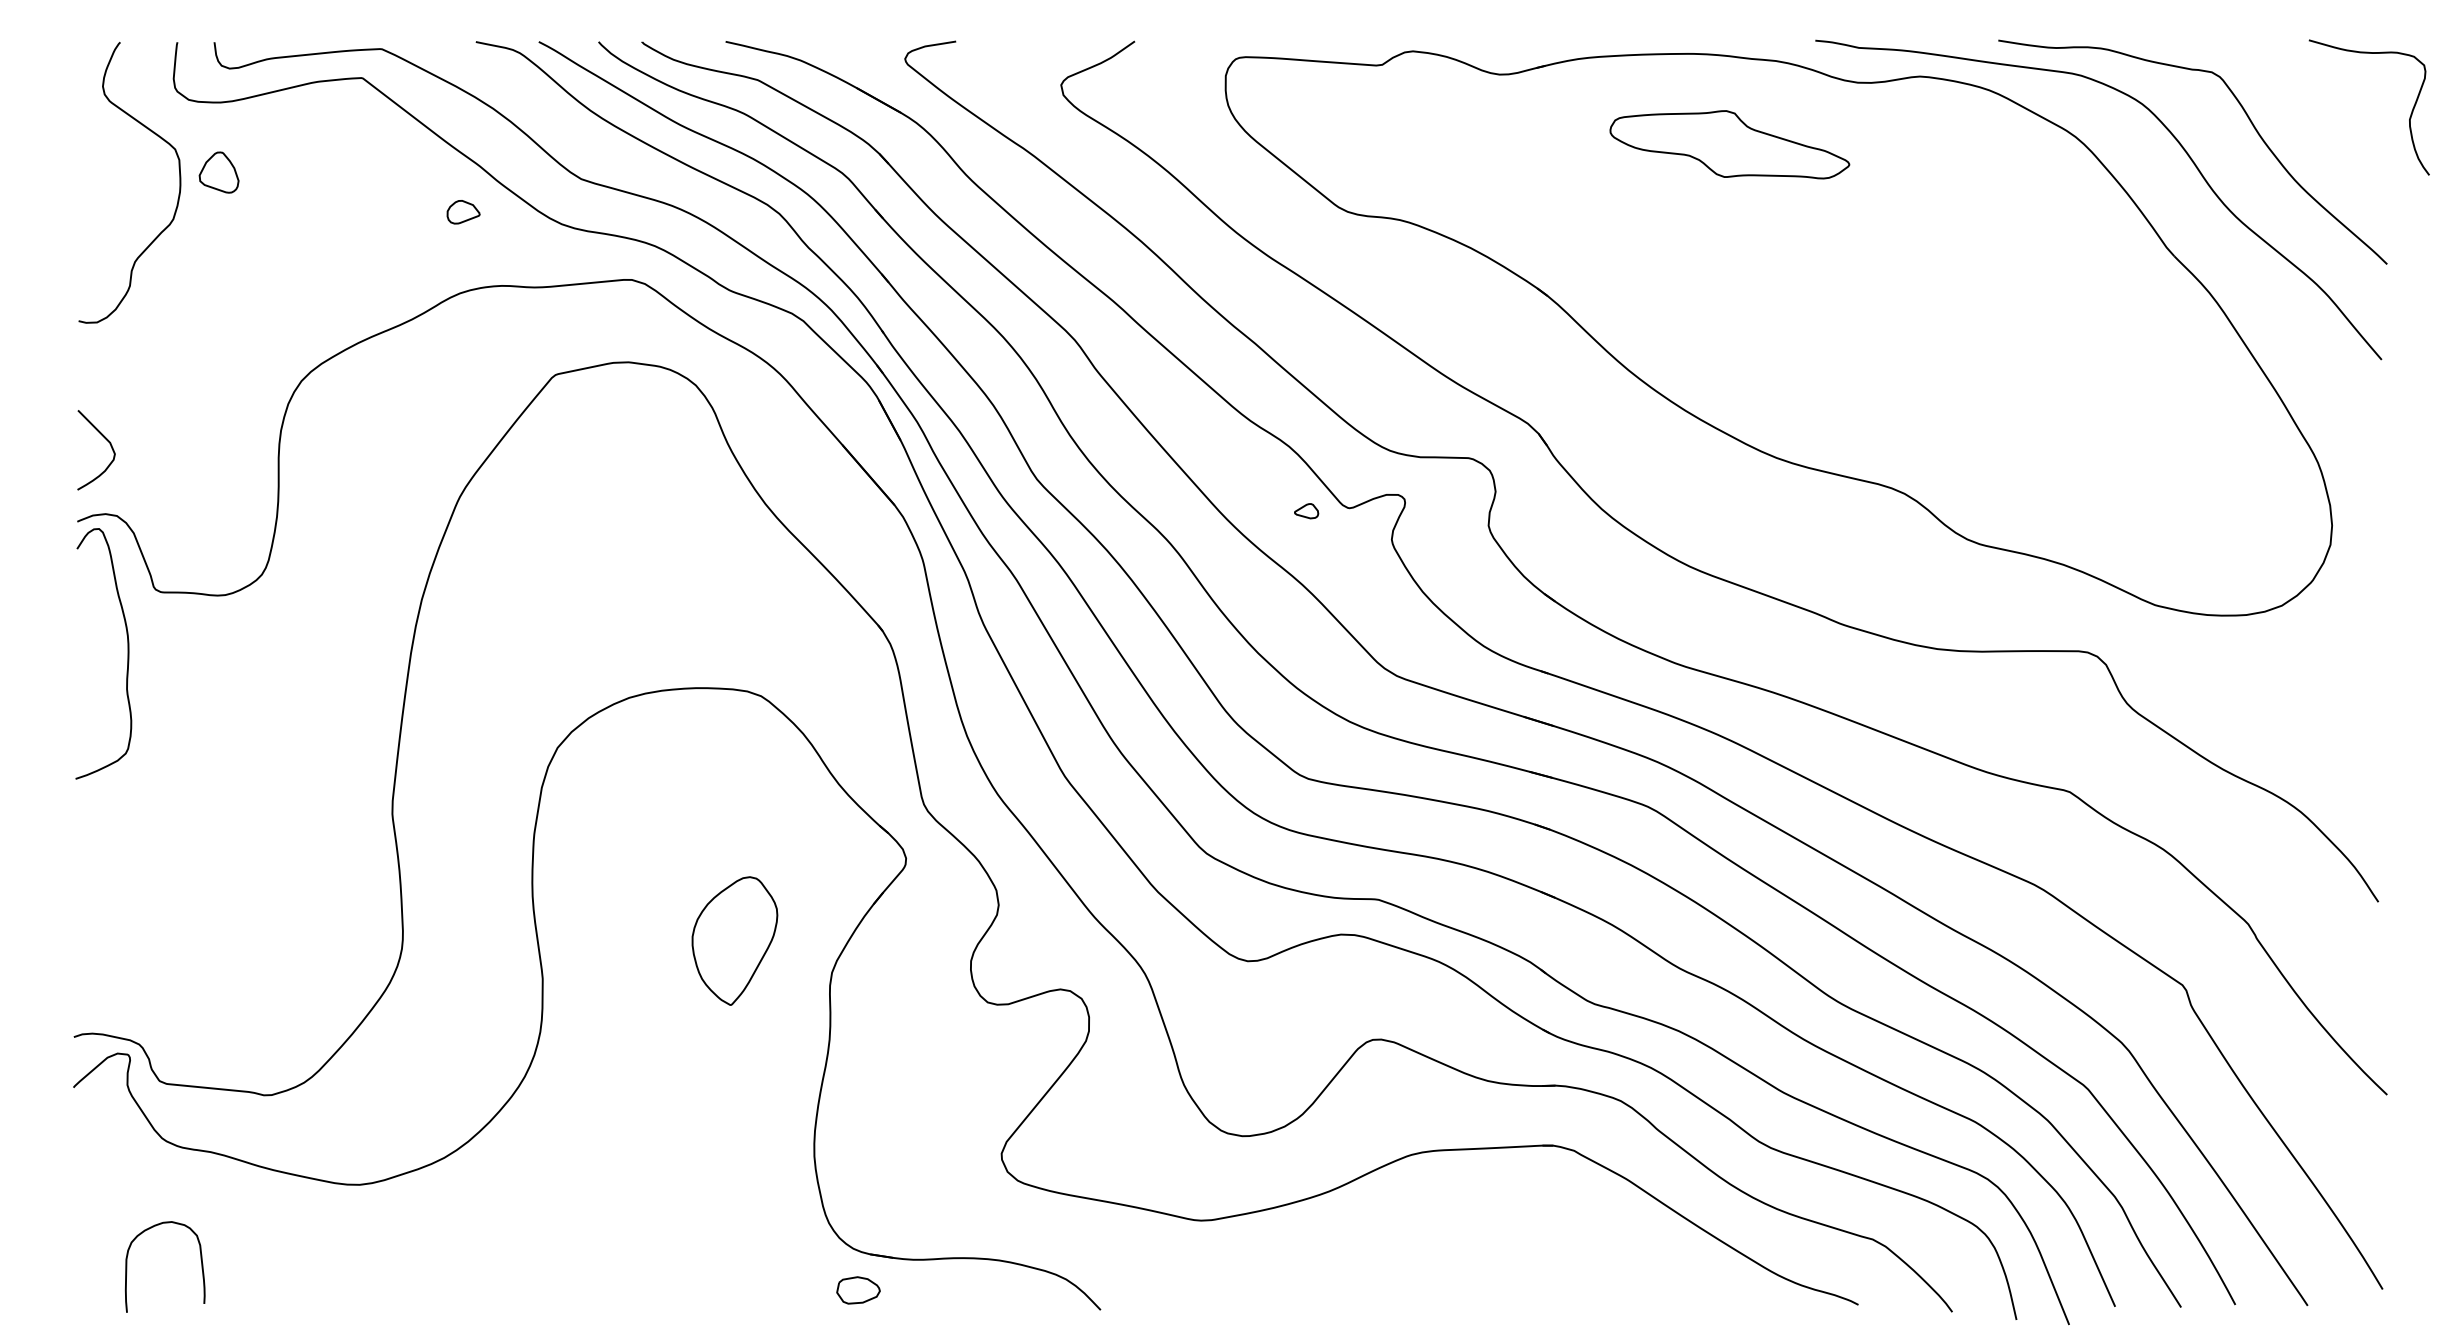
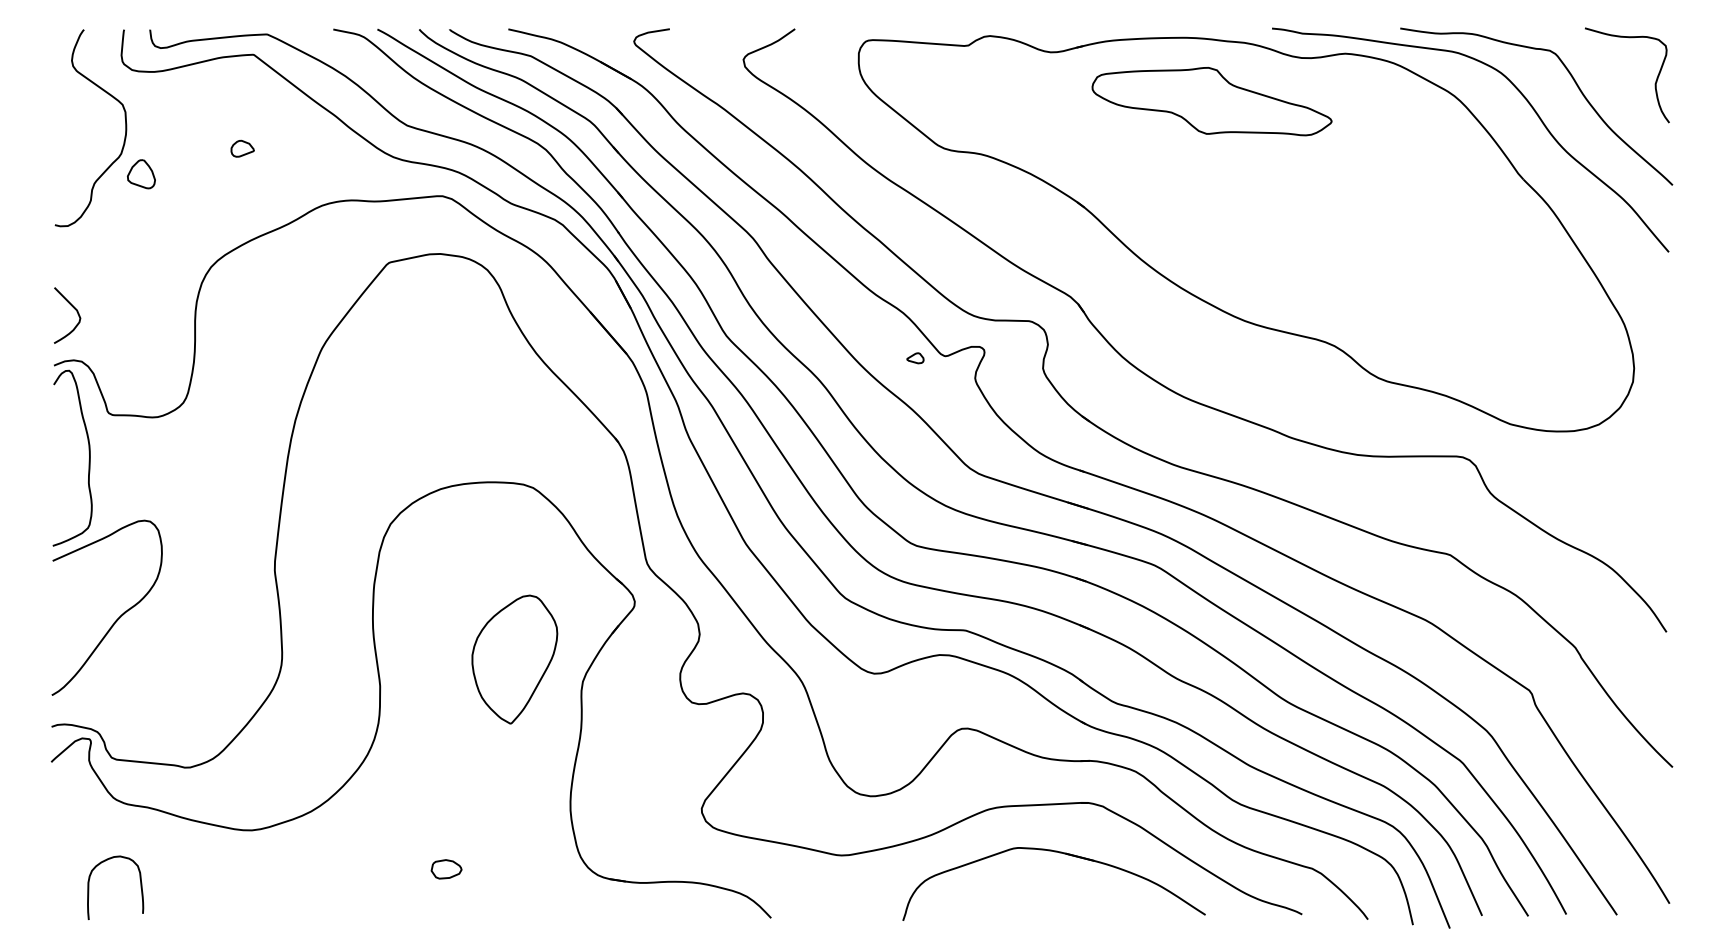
curve: (2409, 117) -> (1655, 82), moved
part: (1729, 144) -> (1211, 101), size x1.43
part: (218, 172) -> (141, 174), moved
part: (463, 212) -> (242, 148), moved
curve: (168, 882) -> (117, 618), added
part: (734, 940) -> (514, 659), size x1.43
part: (1513, 1217) -> (1060, 853), added
part: (858, 1290) -> (446, 869), moved

